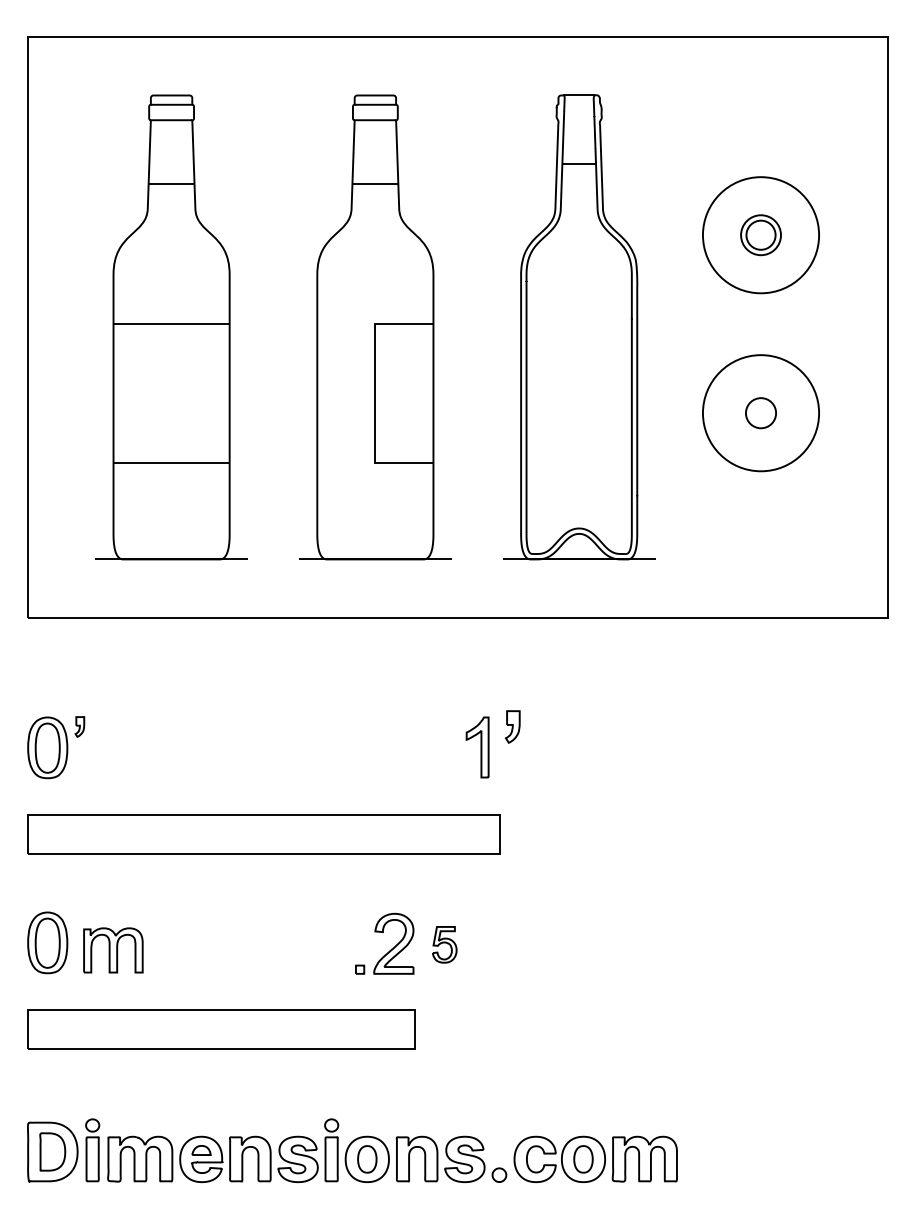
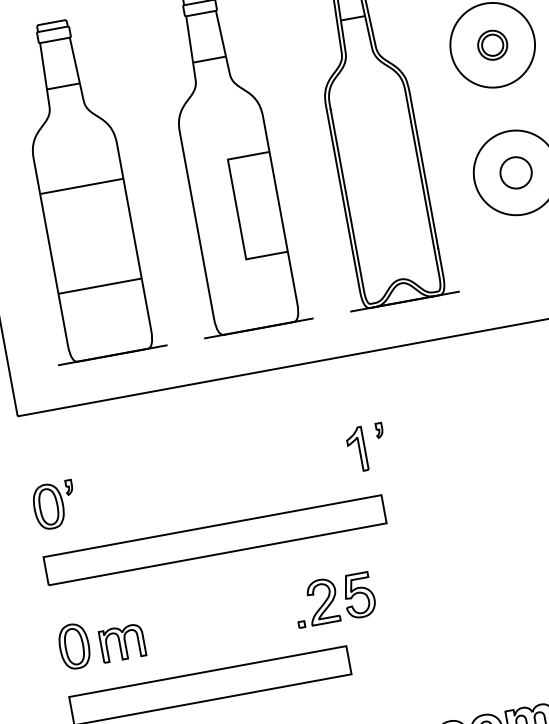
circle: (760, 412) -> (515, 172), size x1.43
part: (512, 726) -> (379, 430), size x0.62
part: (444, 944) -> (359, 595), size x1.67

